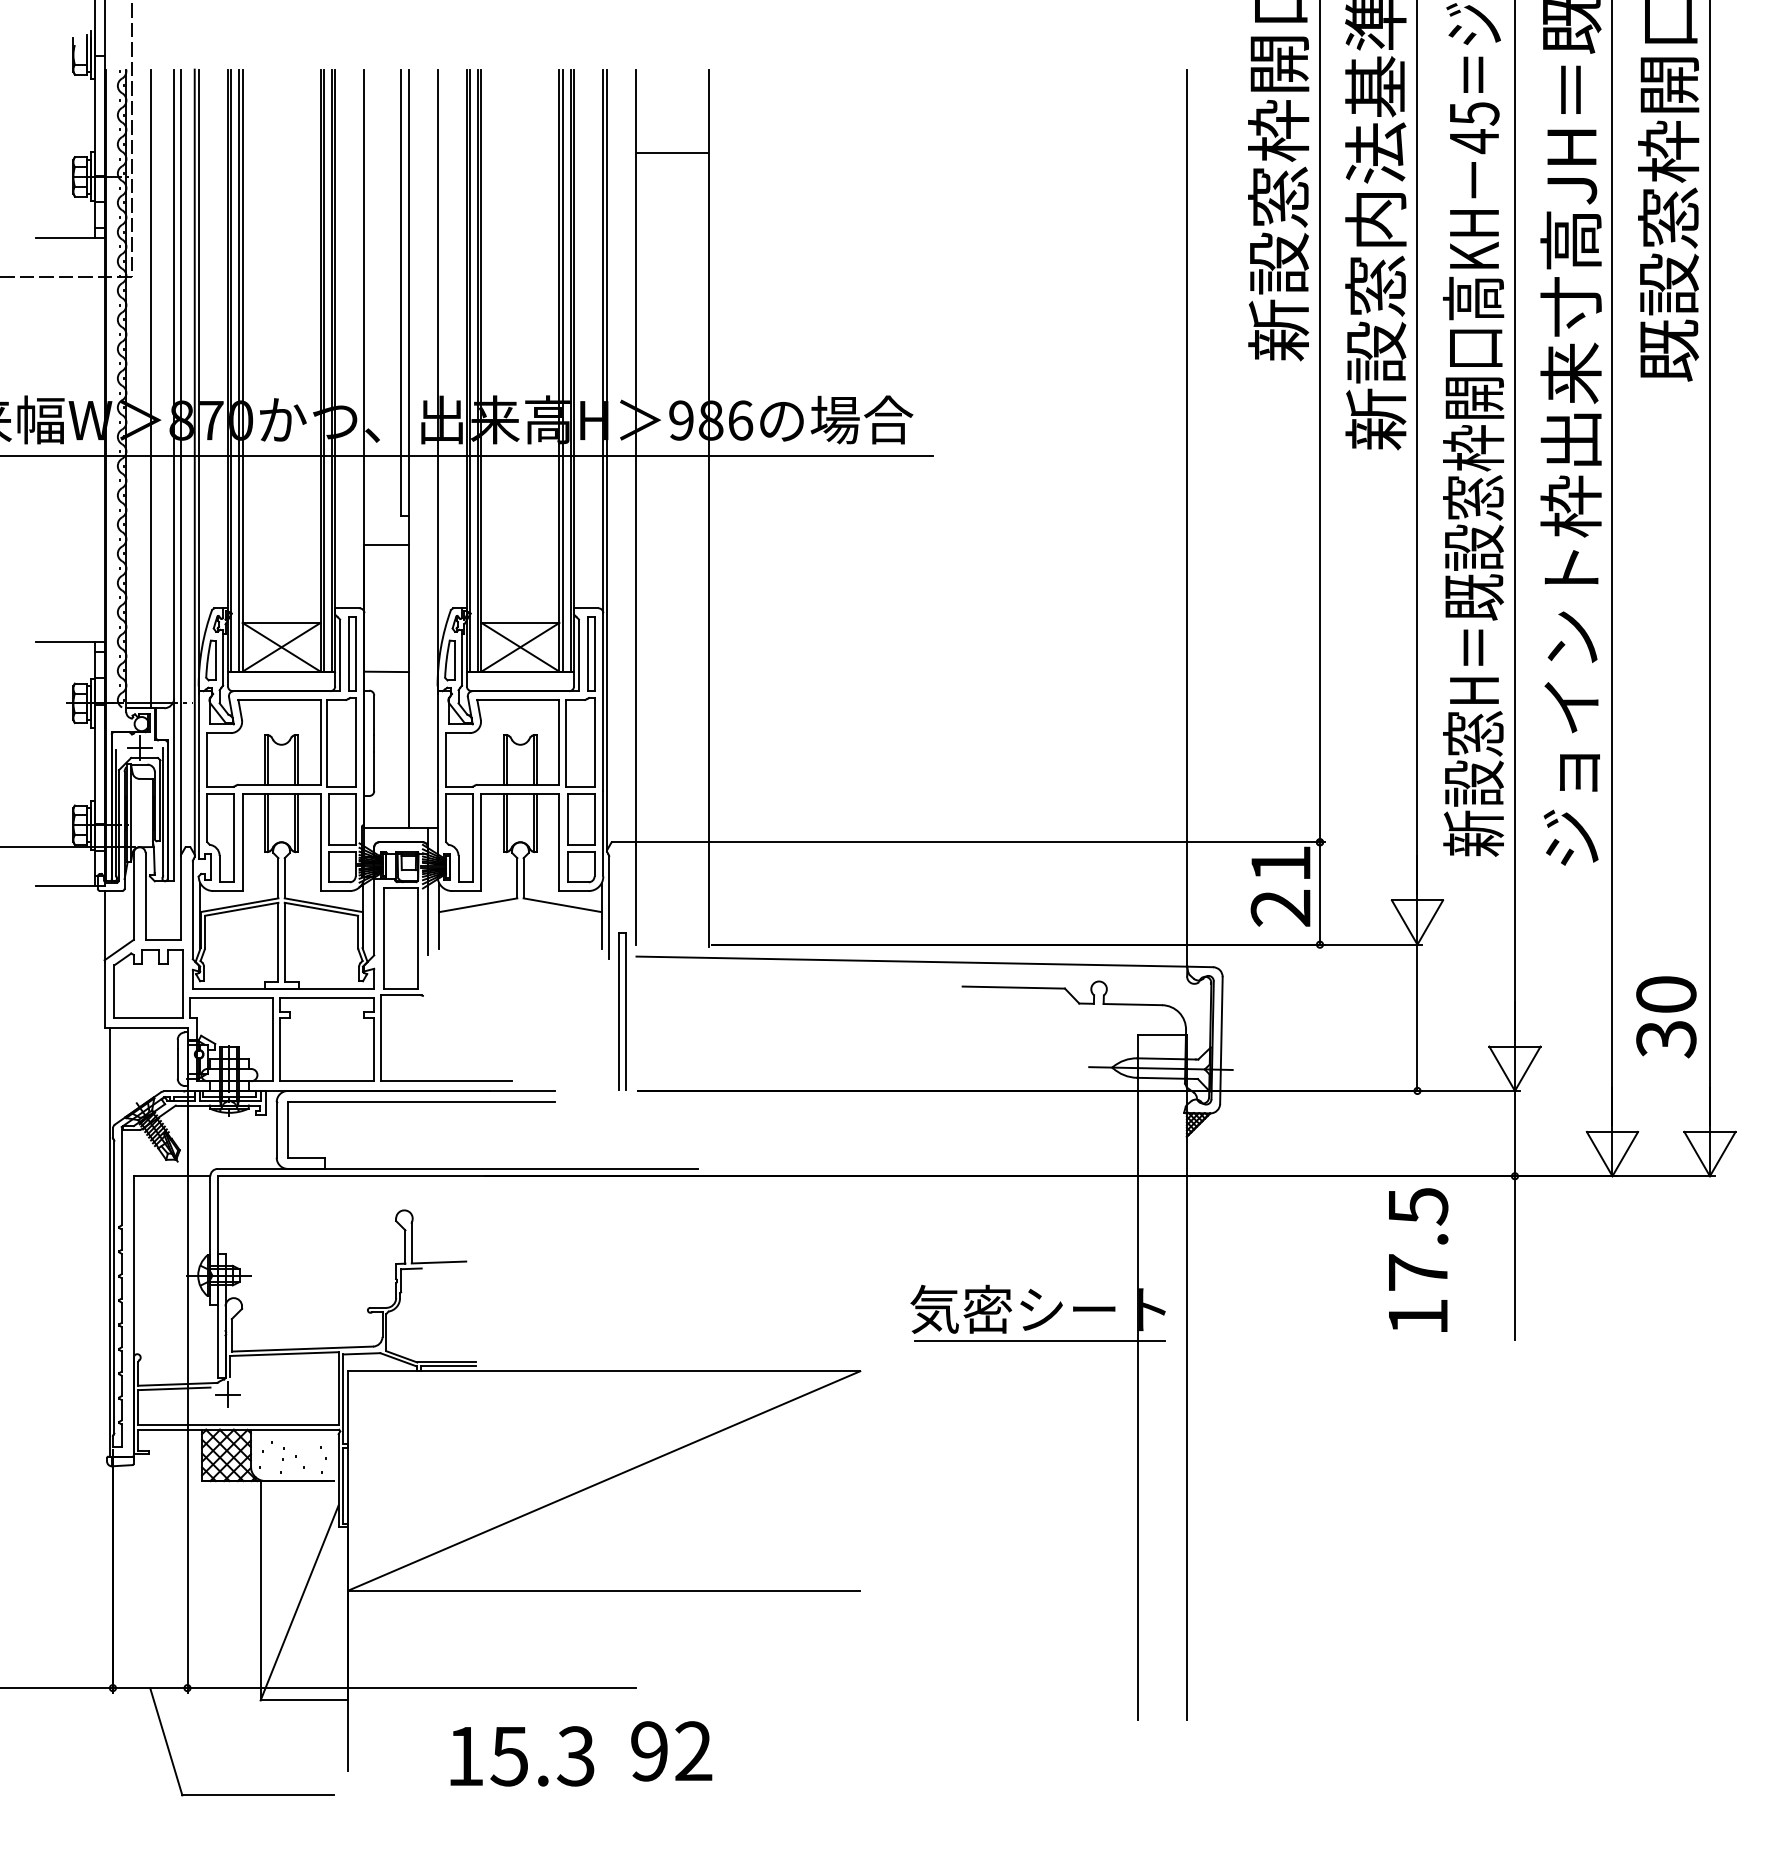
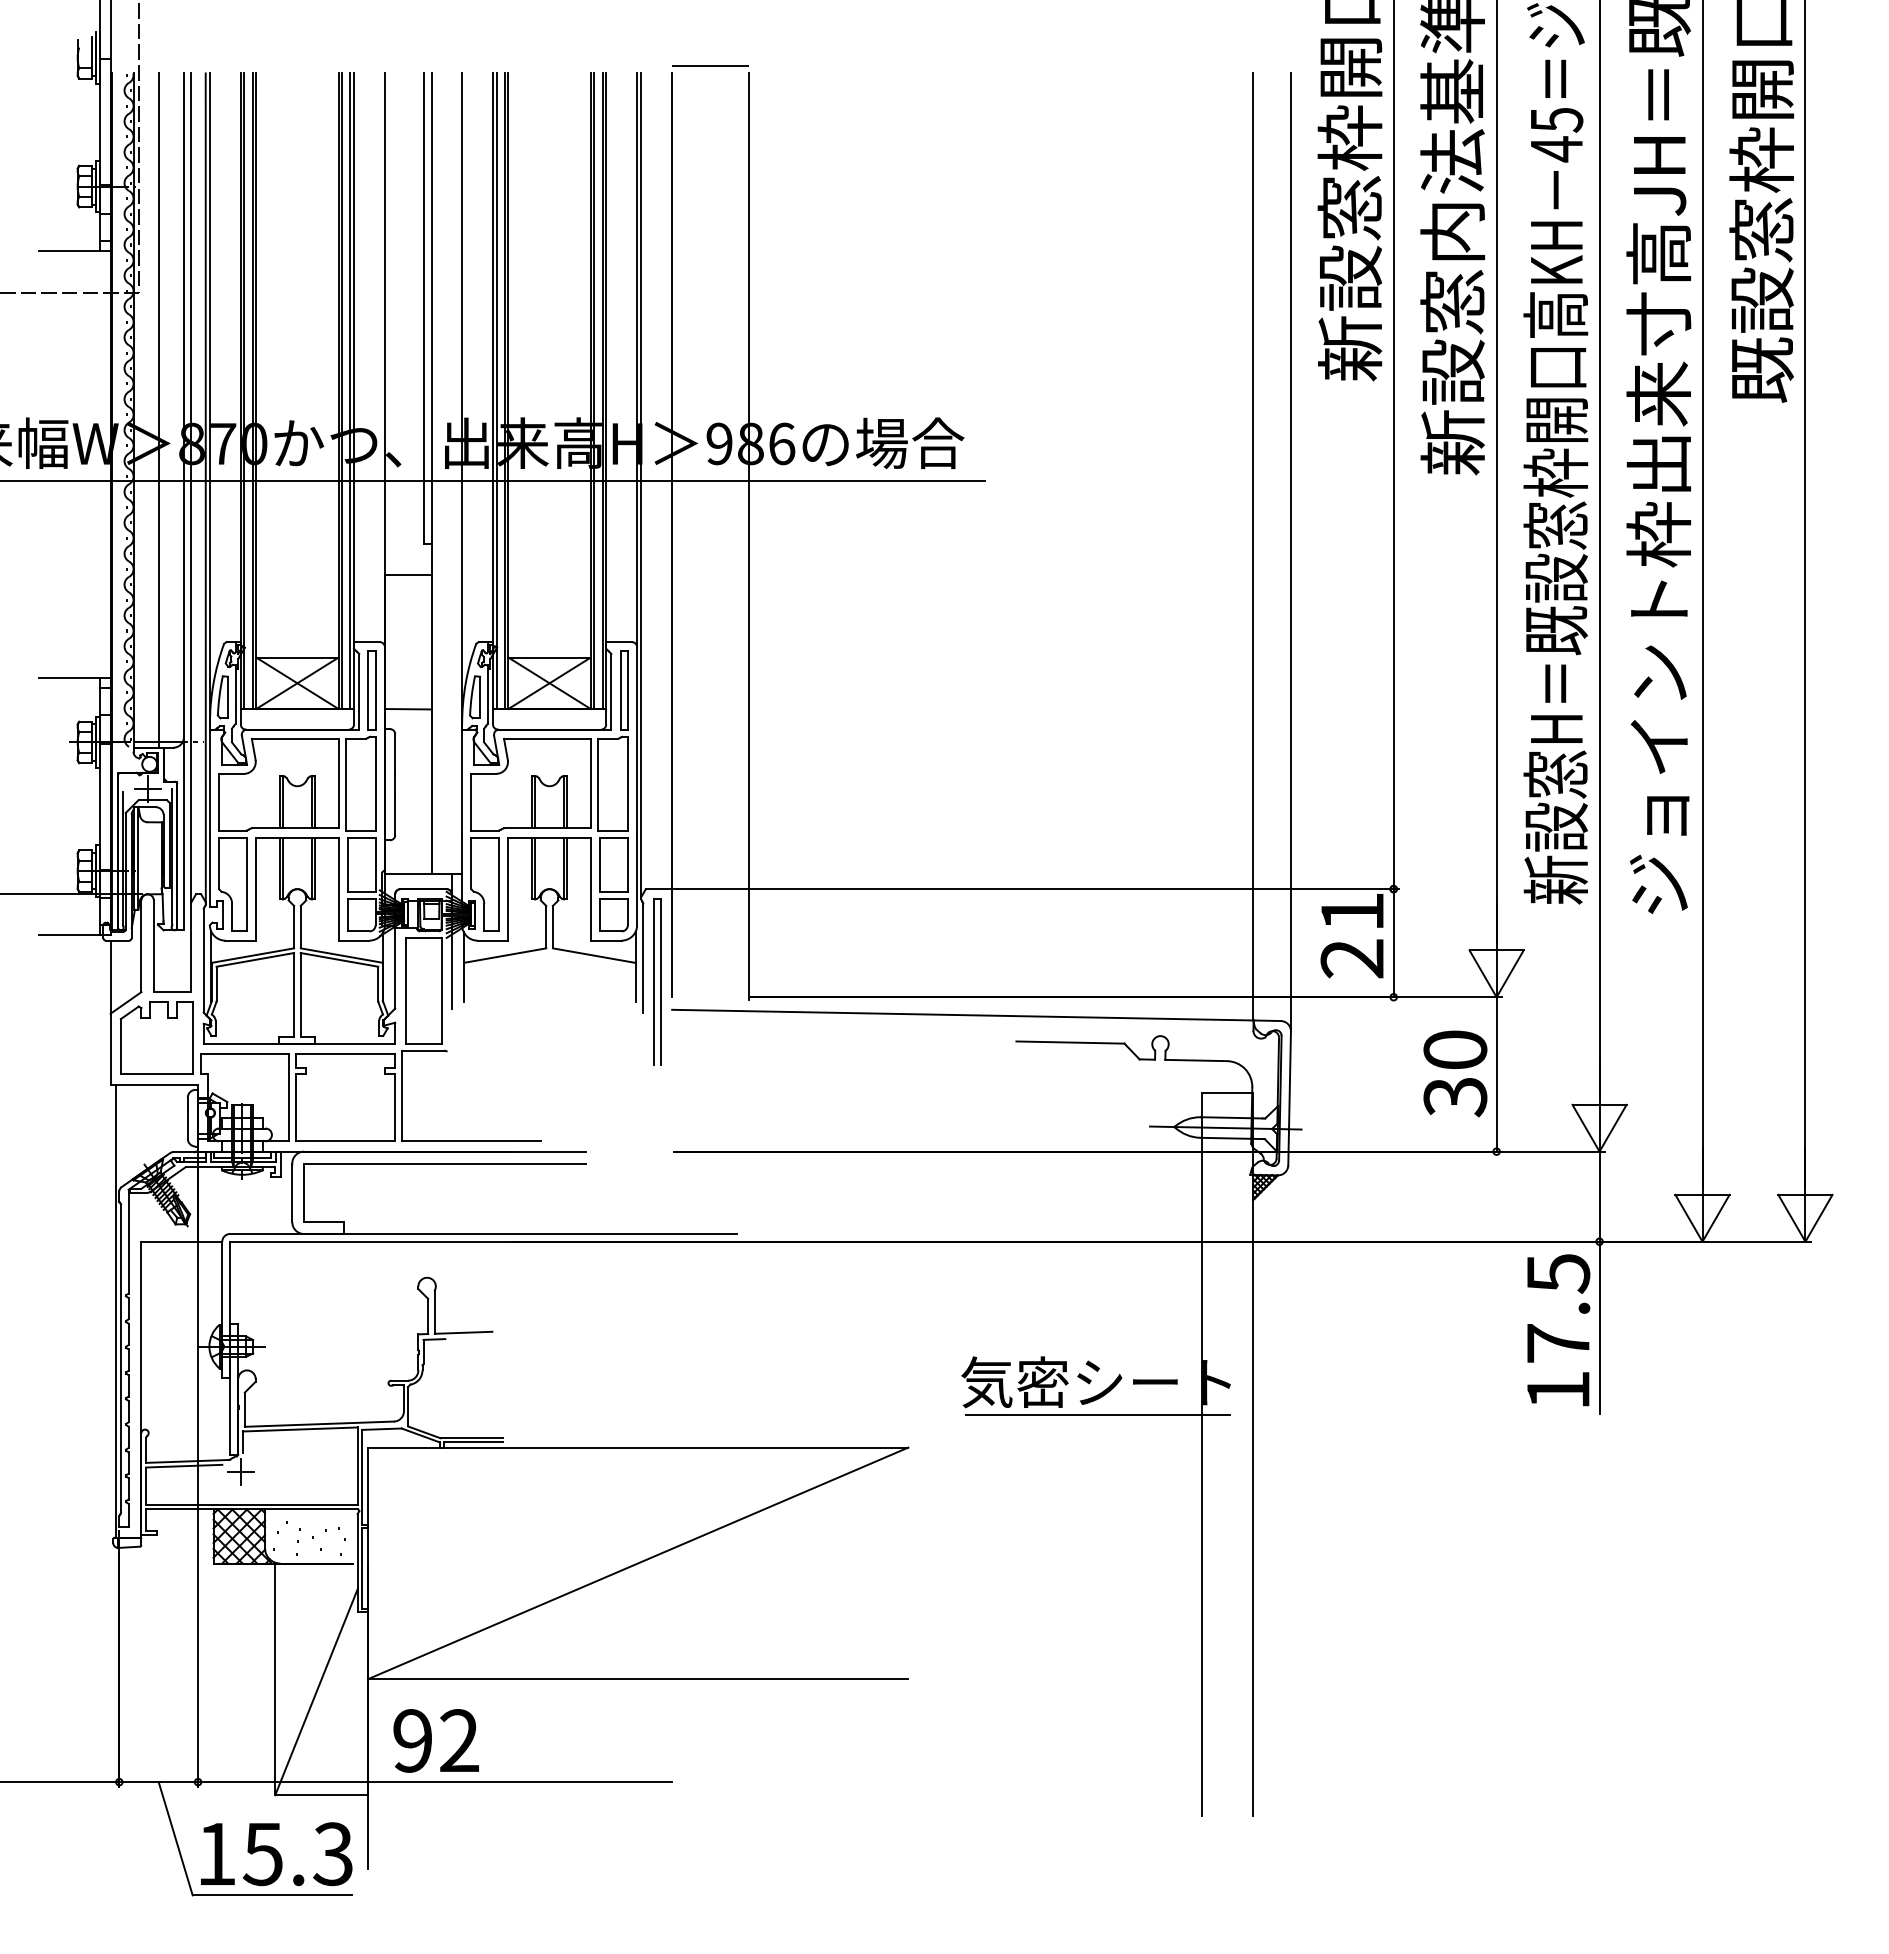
line: (671, 153) -> (709, 65), moved
line: (1222, 522) -> (1290, 551), added
part: (622, 1010) -> (657, 981), moved
text: (1666, 1016) -> (1455, 1073), moved
text: (1418, 1260) -> (1558, 1330), moved
text: (670, 1750) -> (435, 1740), moved
text: (522, 1756) -> (276, 1854), moved

